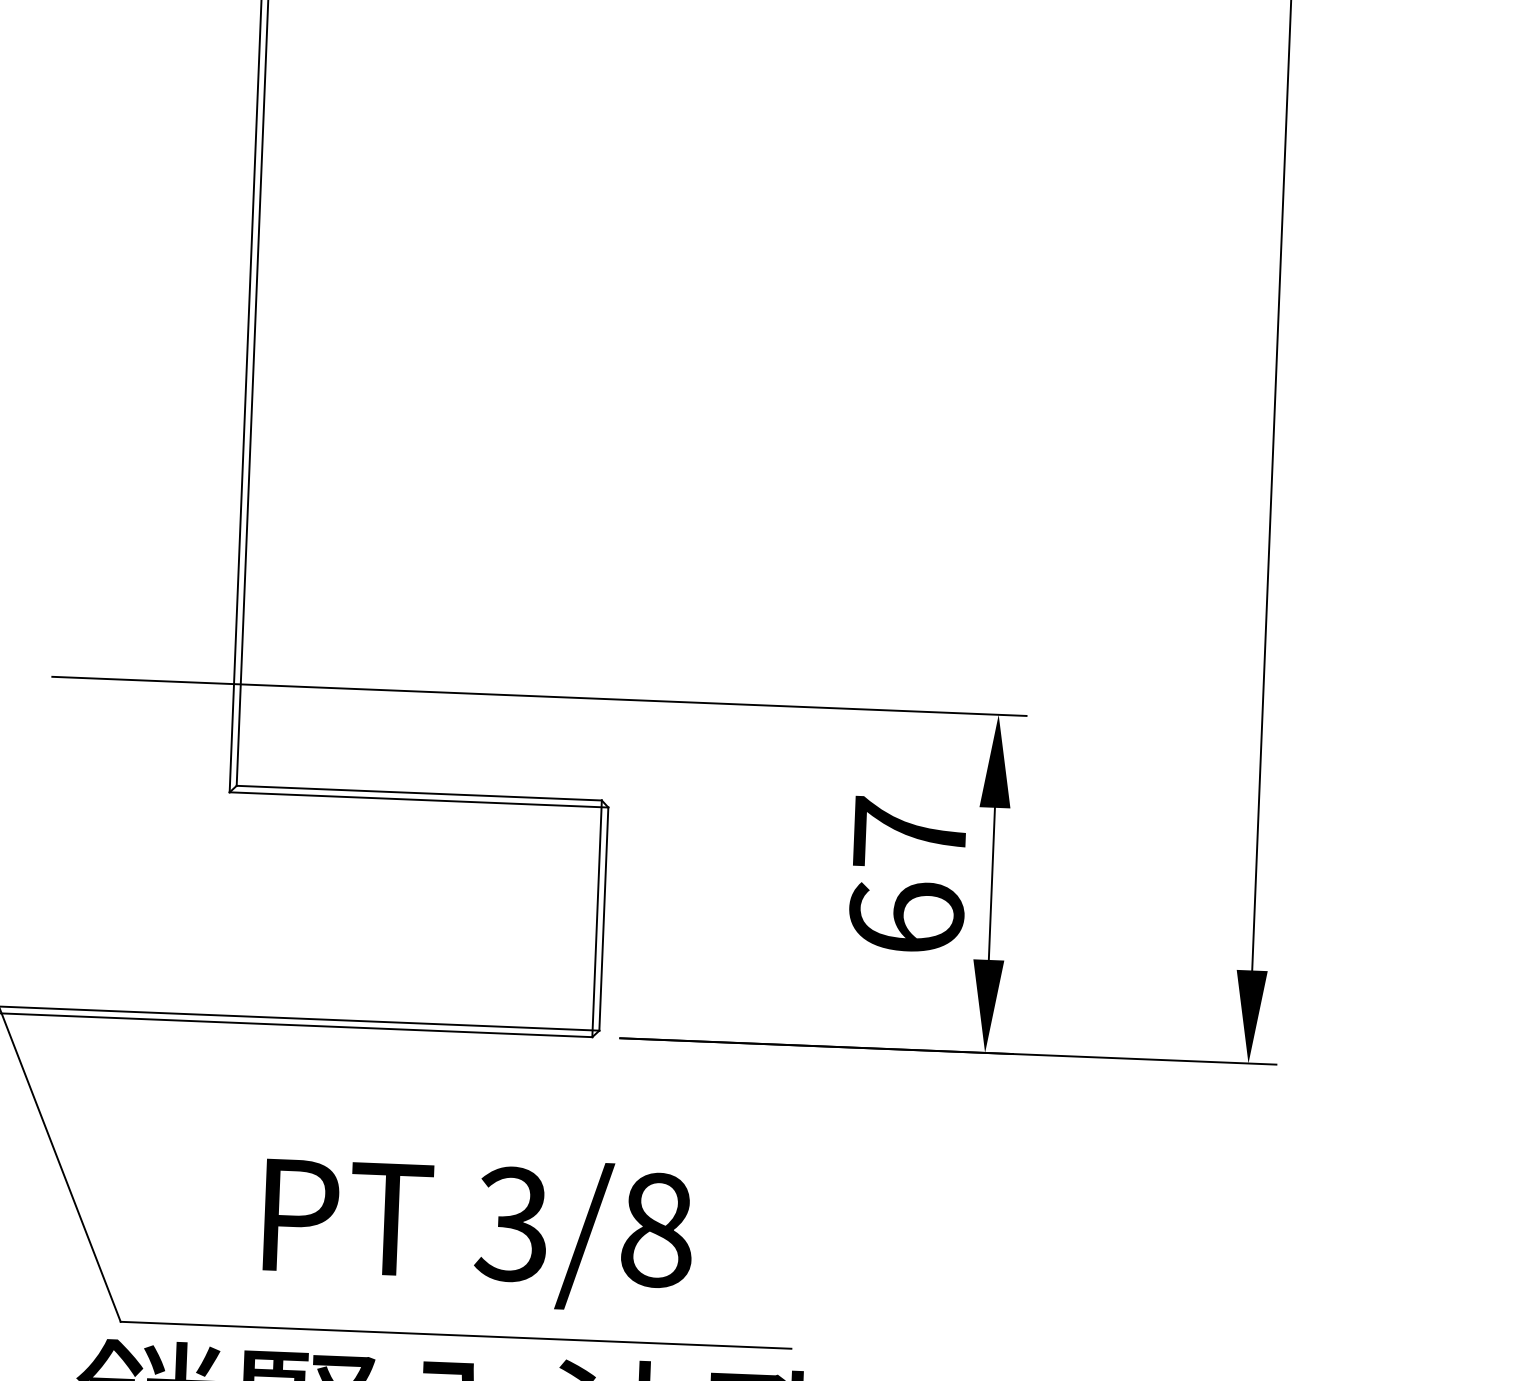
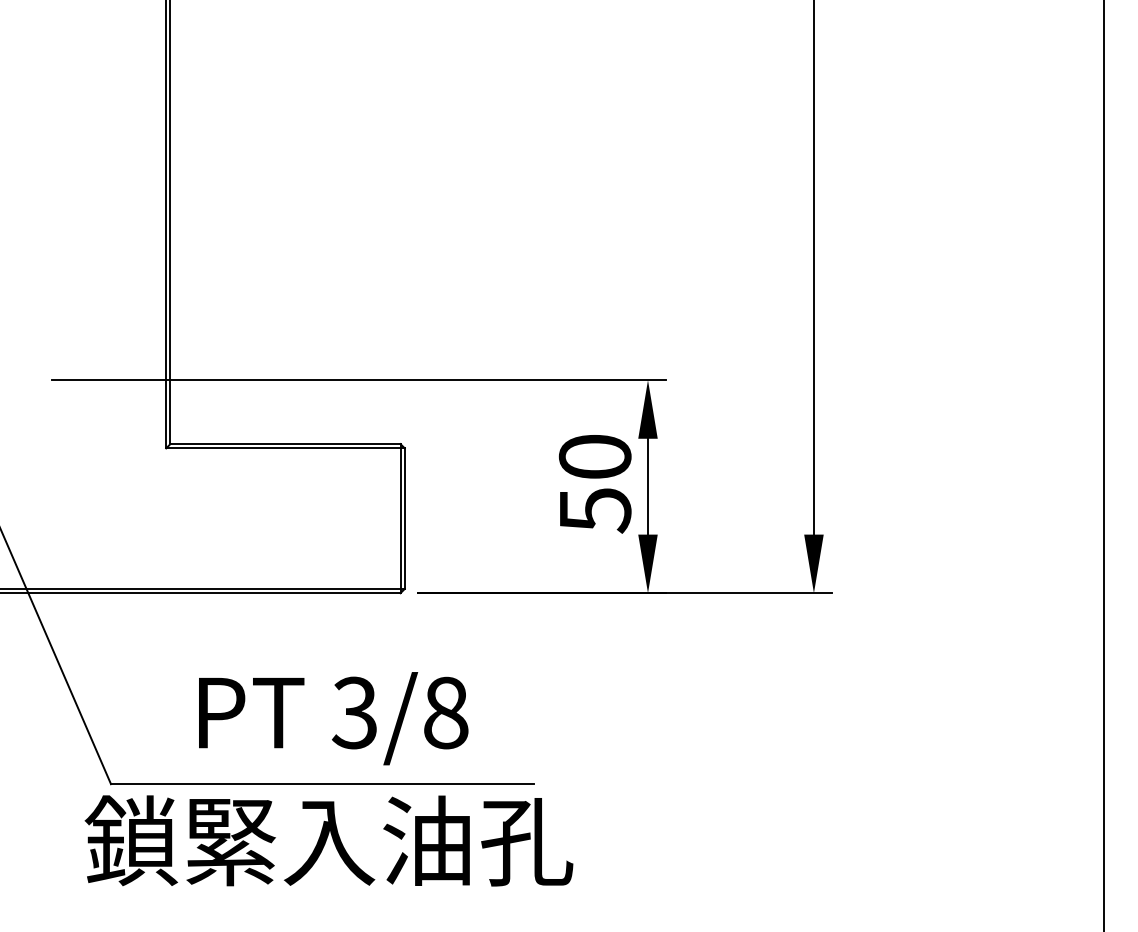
text: (907, 875) -> (594, 483), 67 -> 50

